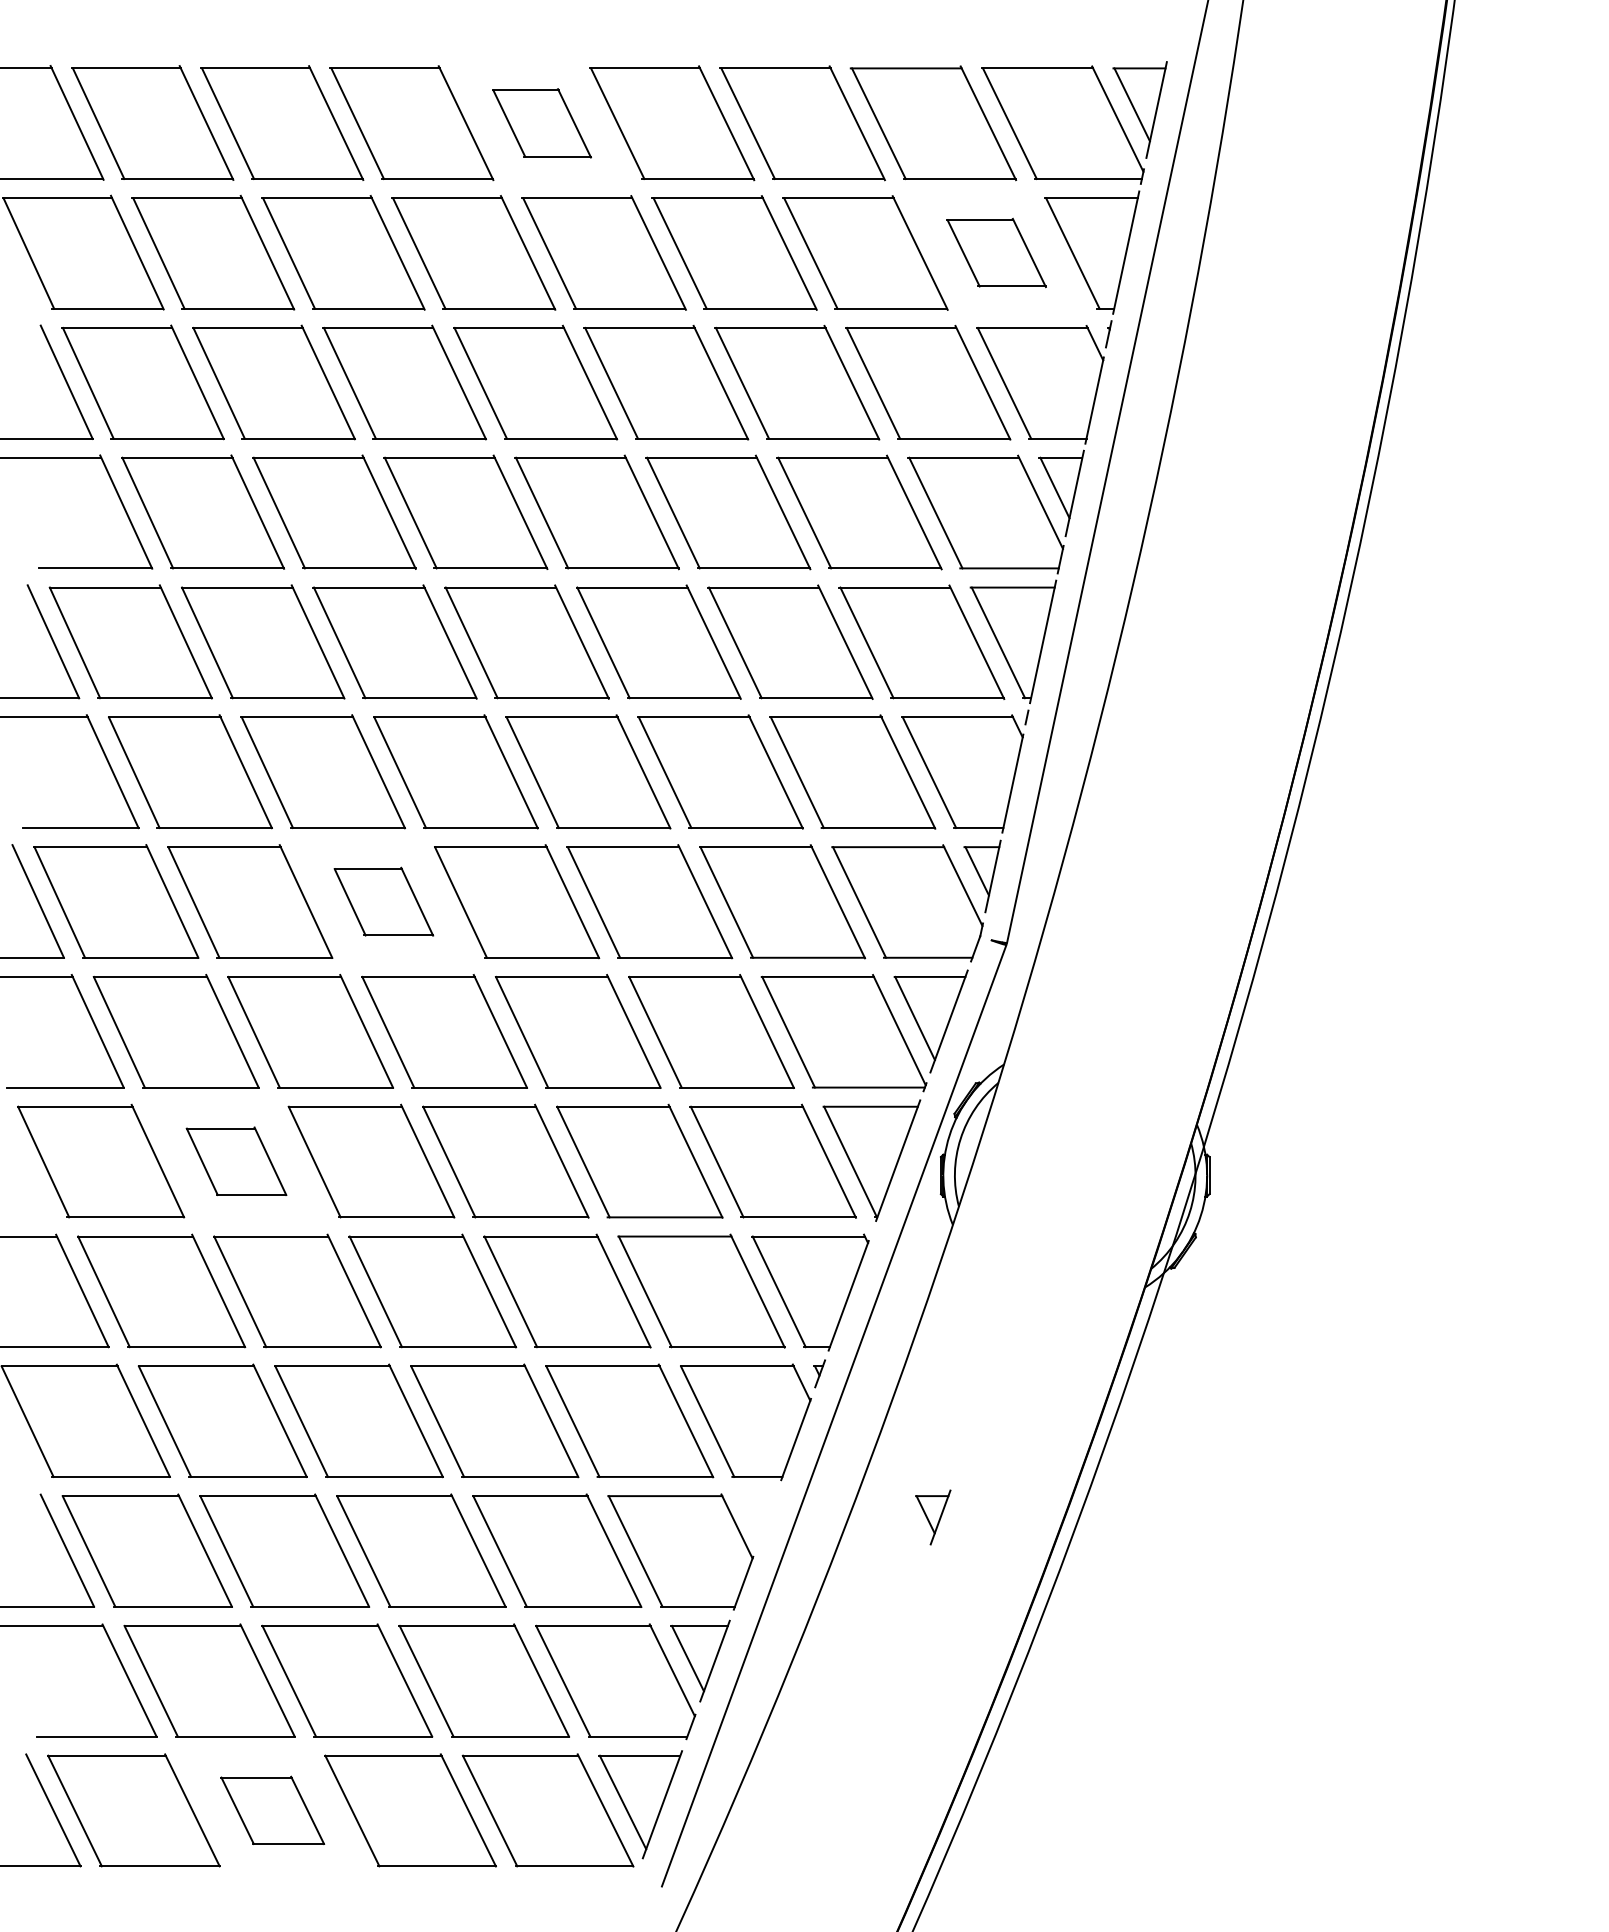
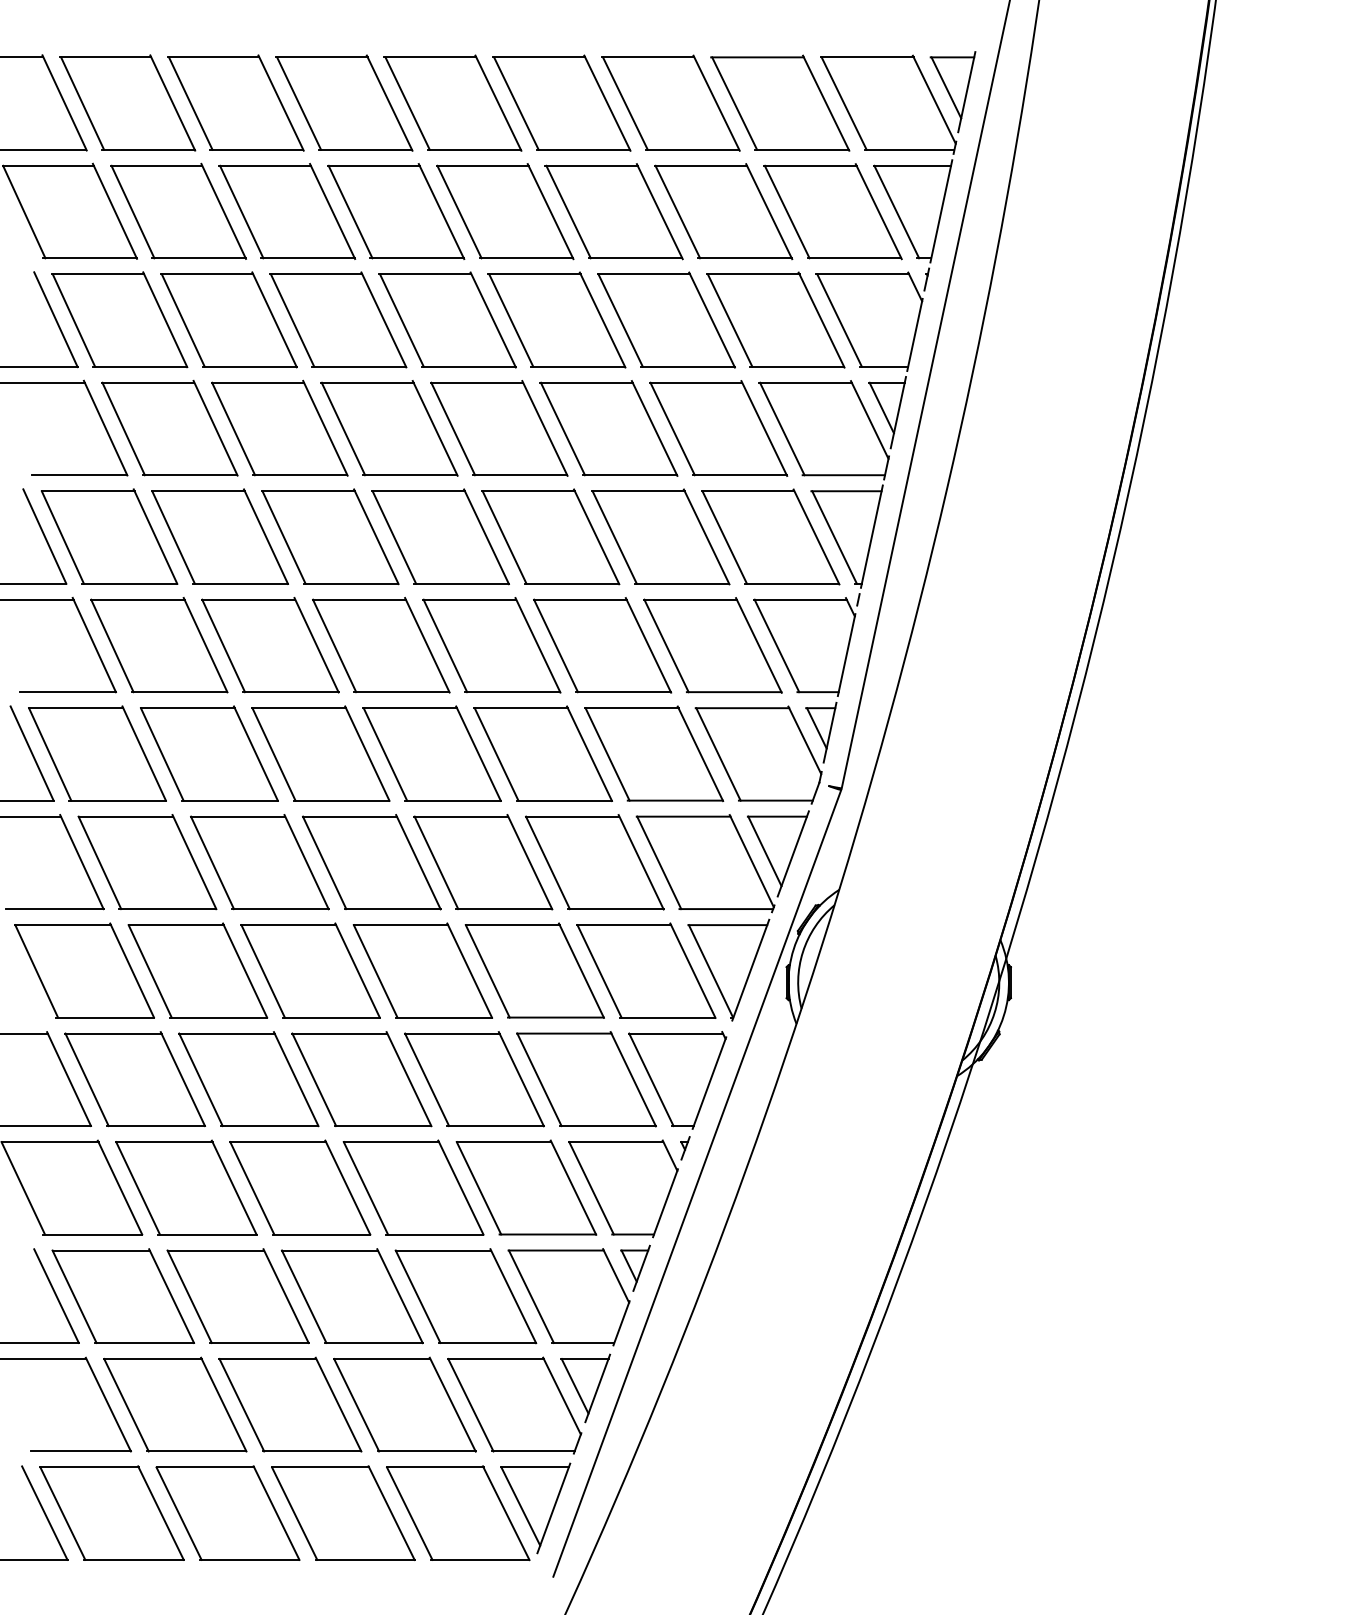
part: (541, 123) -> (452, 103), size x1.67
part: (996, 252) -> (832, 211), size x1.67
part: (383, 901) -> (320, 753), size x1.67
part: (236, 1161) -> (197, 970), size x1.67
part: (933, 1517) -> (635, 1268), moved
part: (272, 1810) -> (227, 1513), size x1.67

